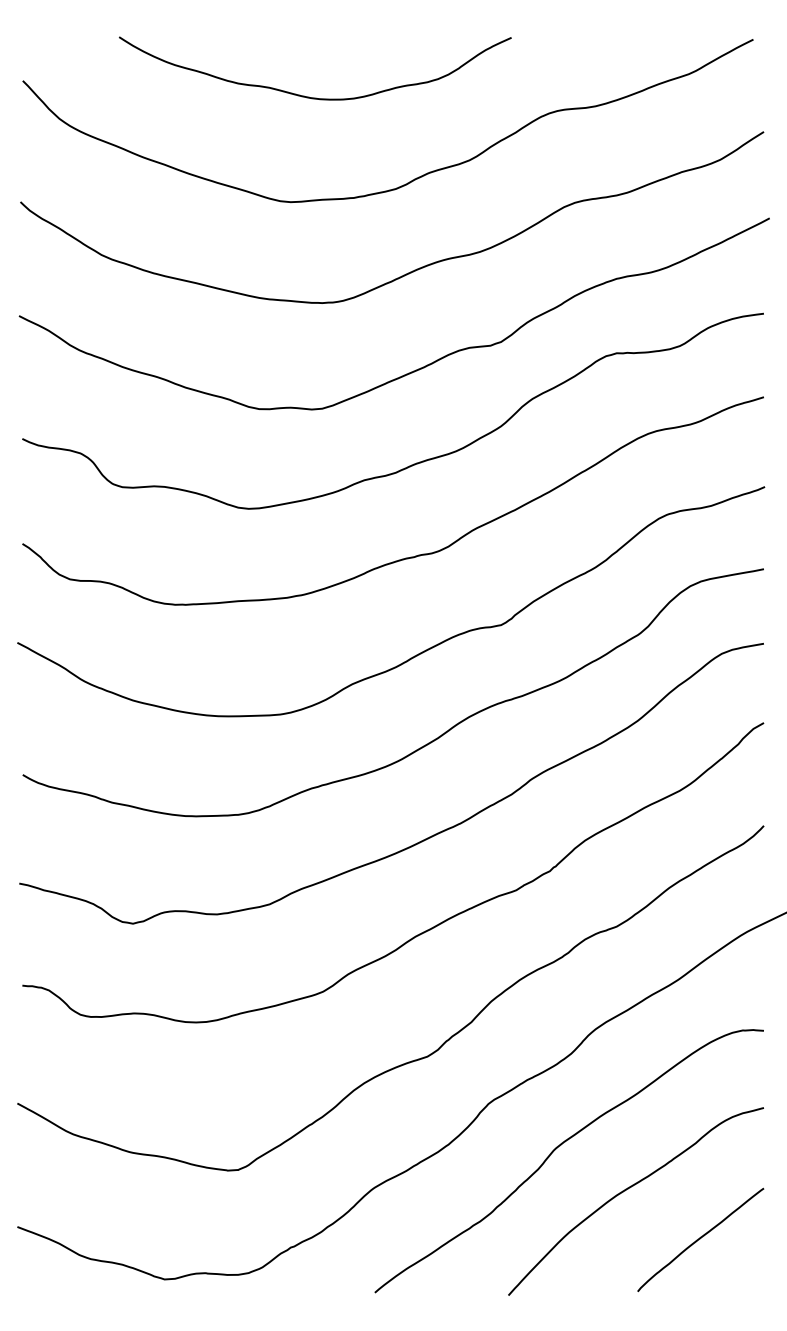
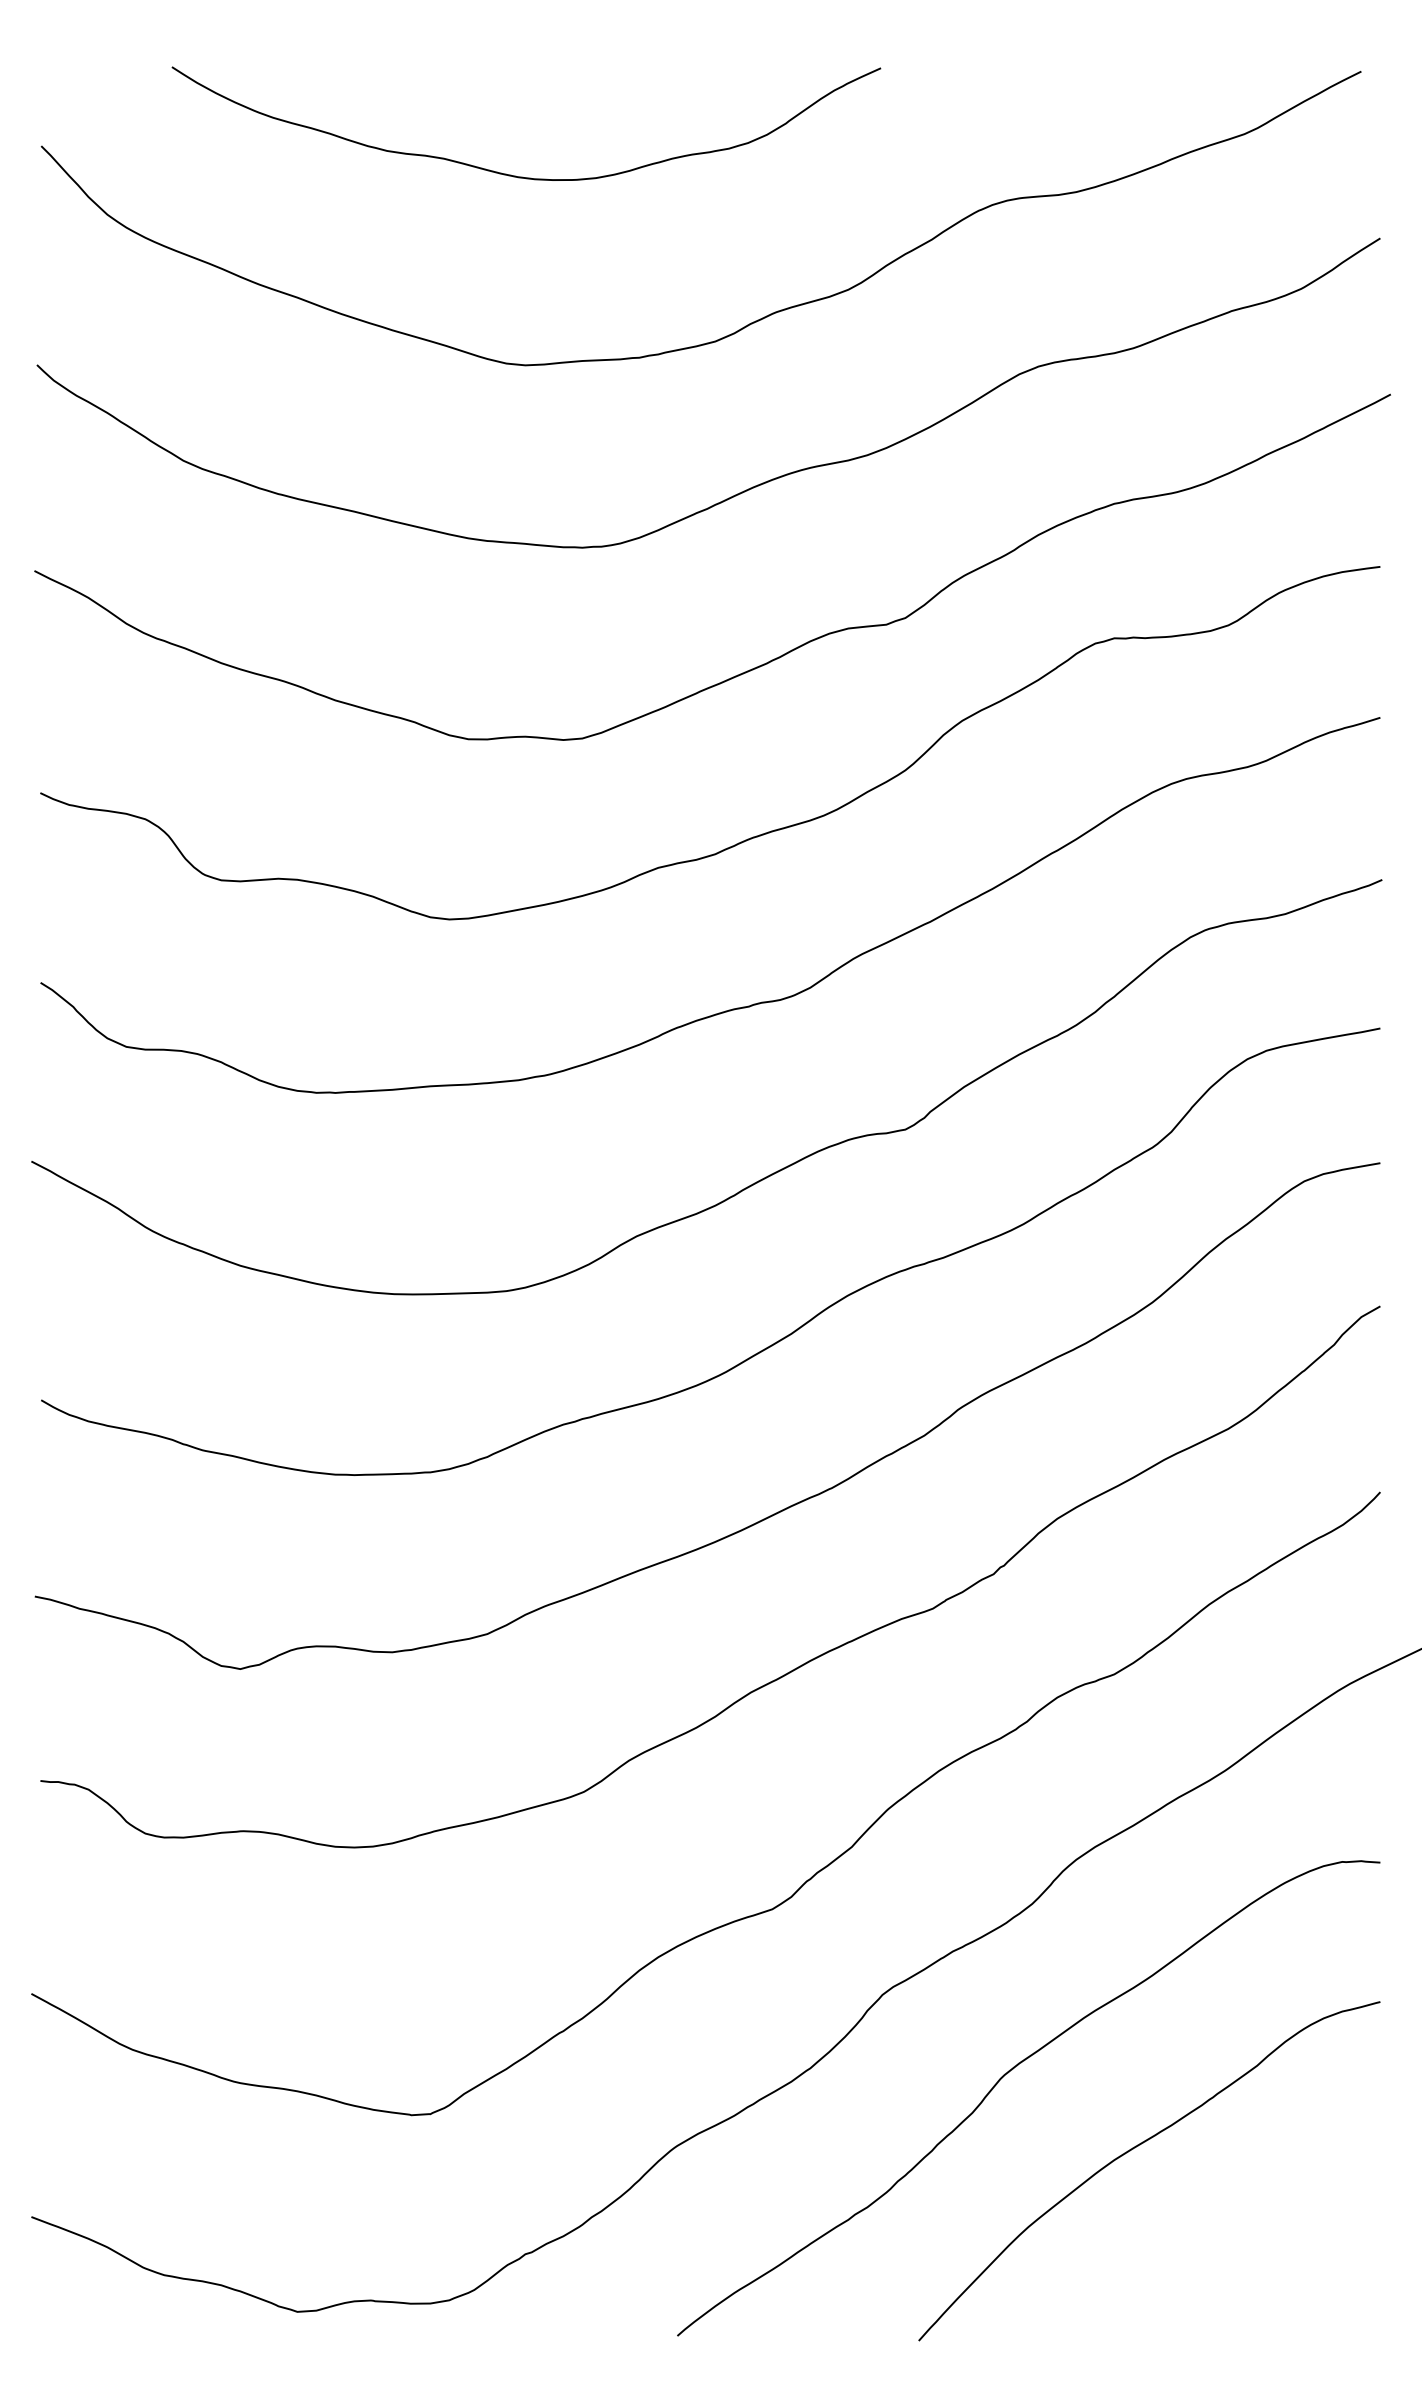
curve: (309, 96) -> (515, 174), moved
curve: (700, 1239) -> (1265, 2239), removed

